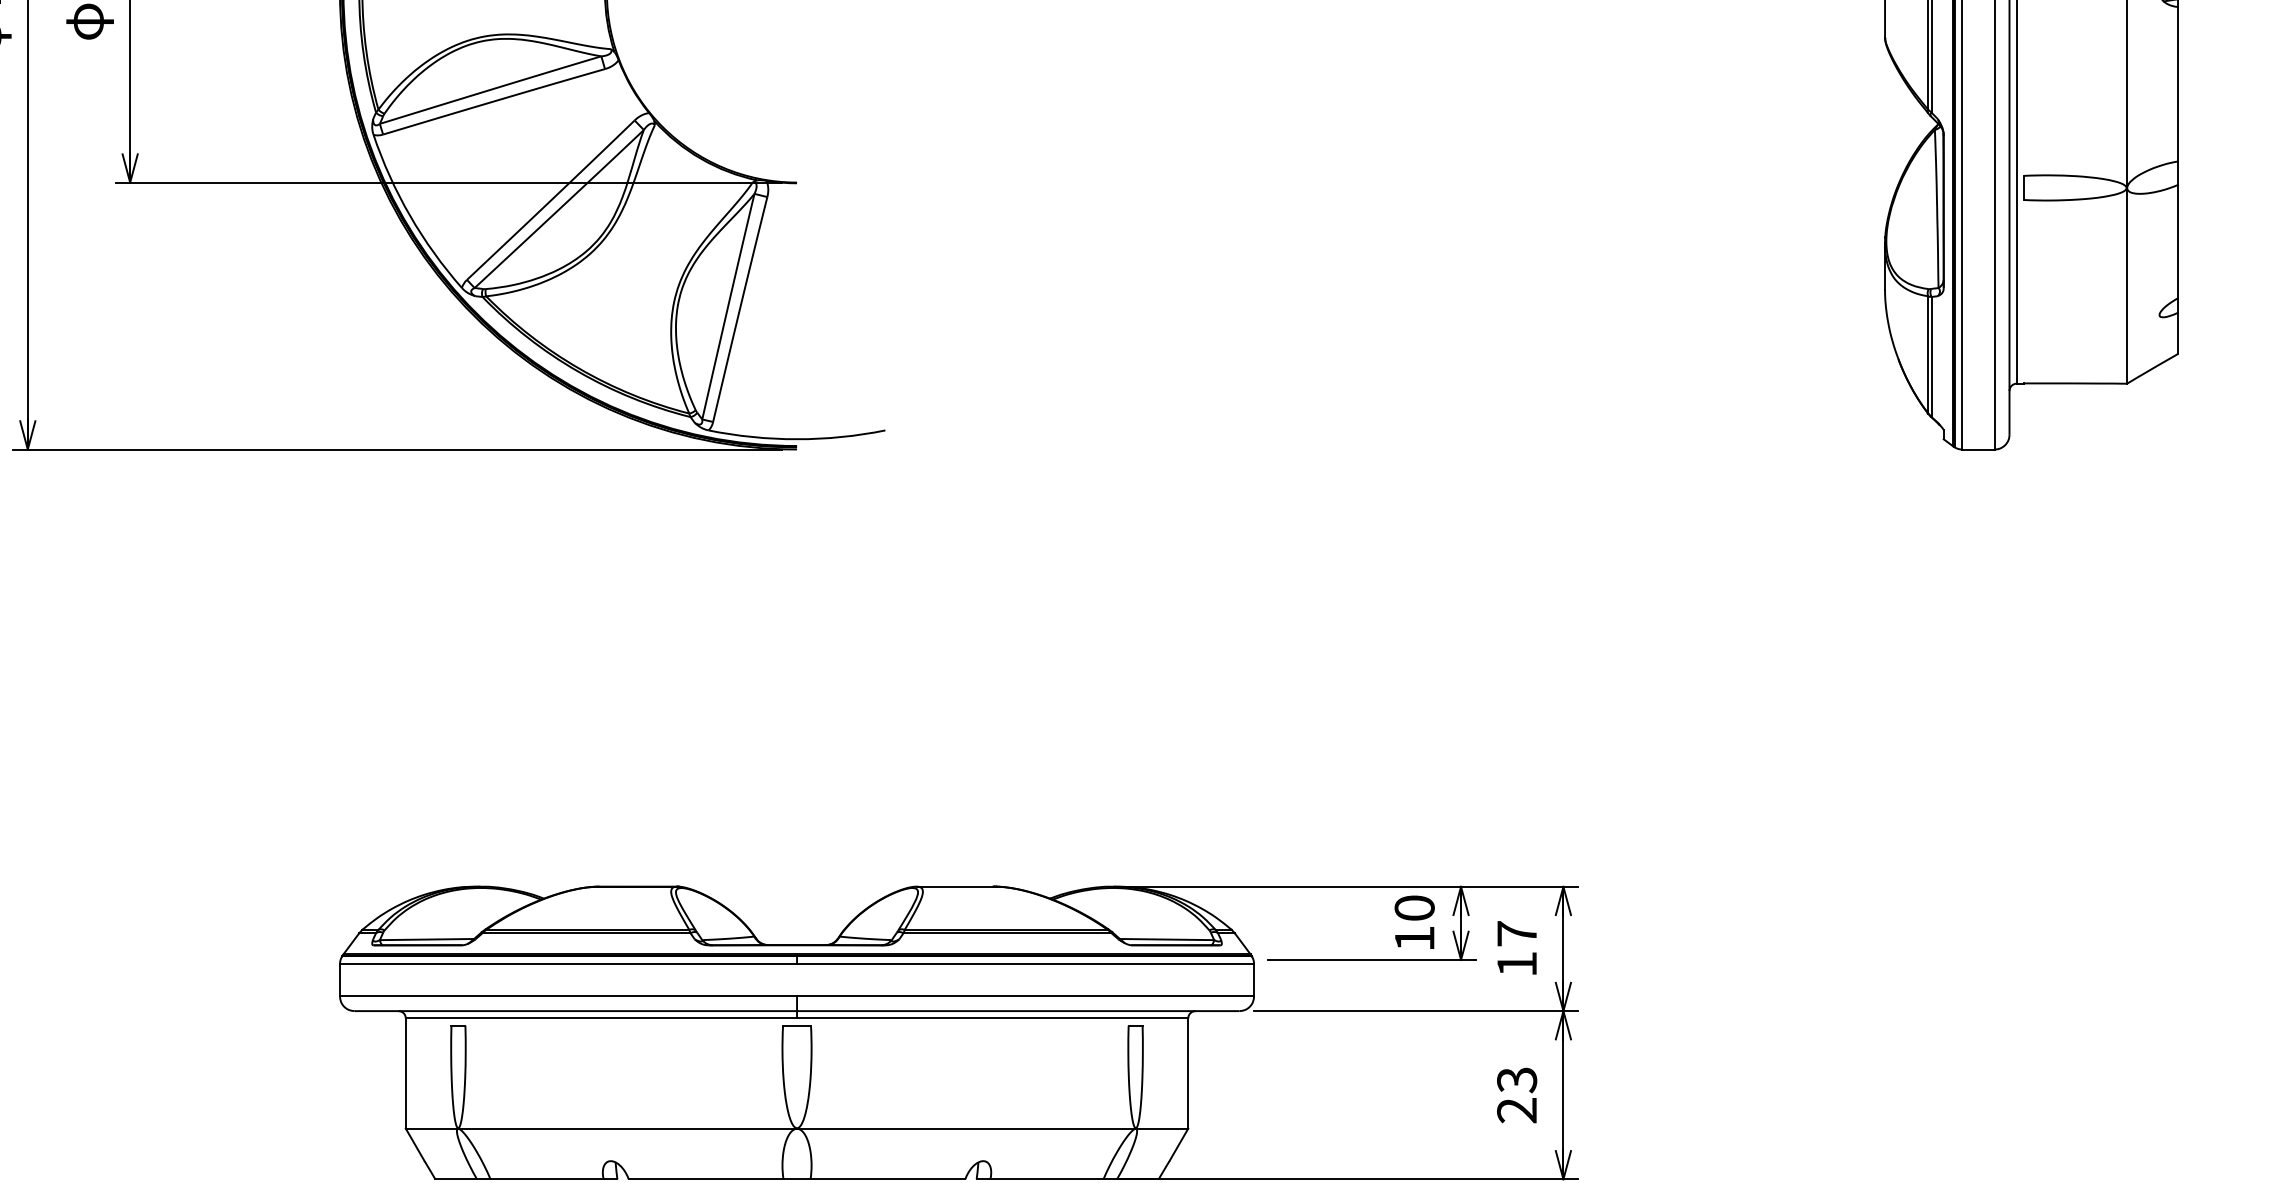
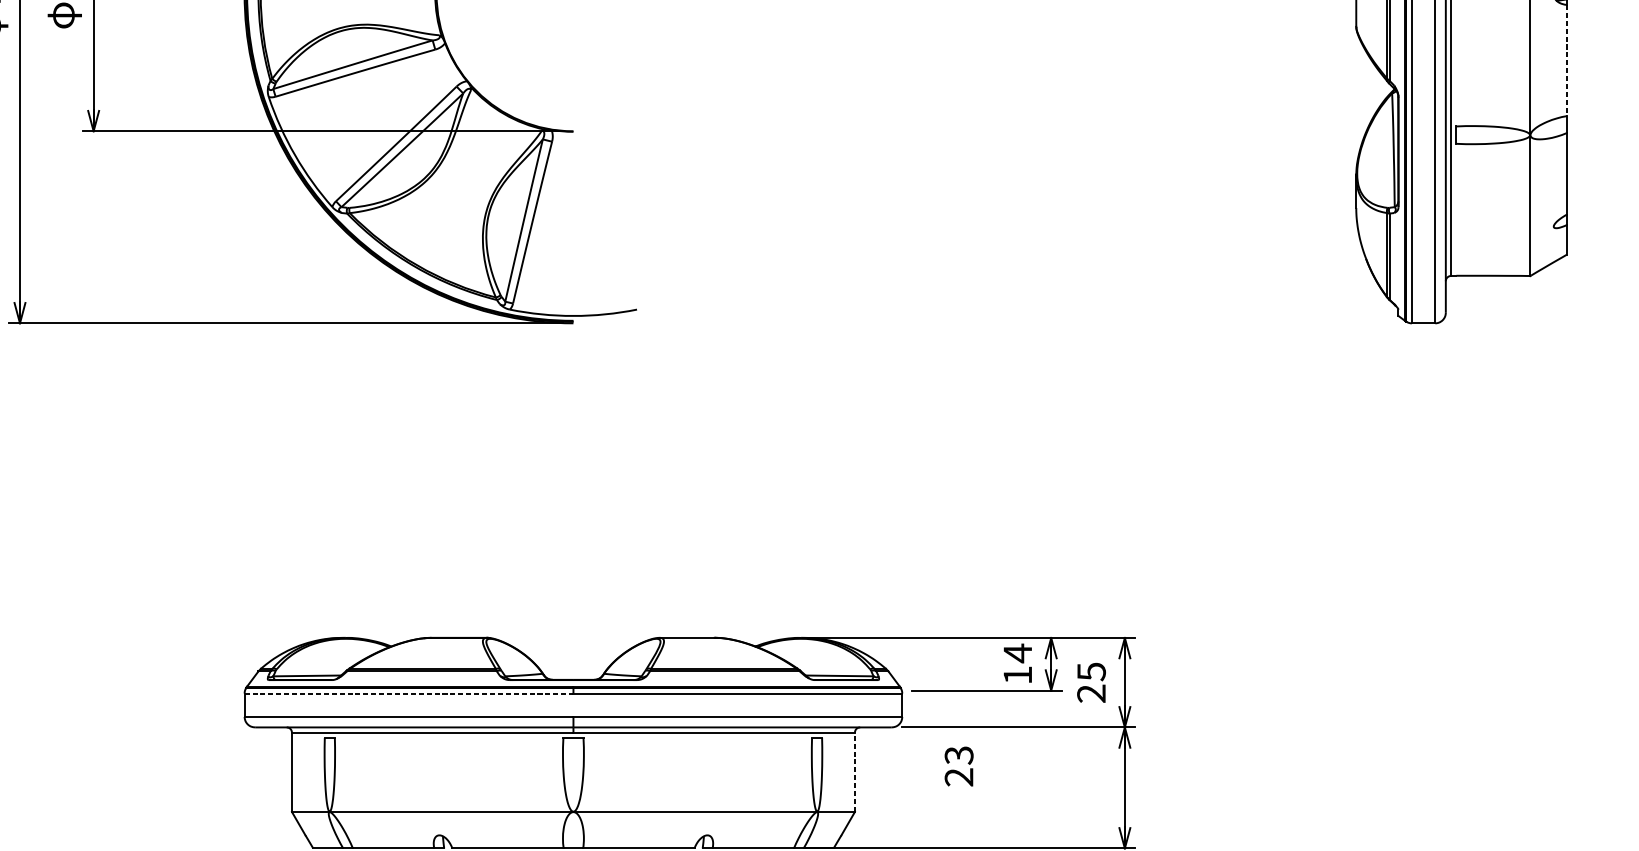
line: (2177, 84) -> (1566, 60), solid -> dashed
text: (1414, 908) -> (1017, 653), 10 -> 14
text: (1517, 948) -> (1091, 682), 17 -> 25
line: (568, 964) -> (409, 693), solid -> dashed
line: (1188, 1073) -> (855, 772), solid -> dashed
text: (1517, 1095) -> (959, 766), moved

